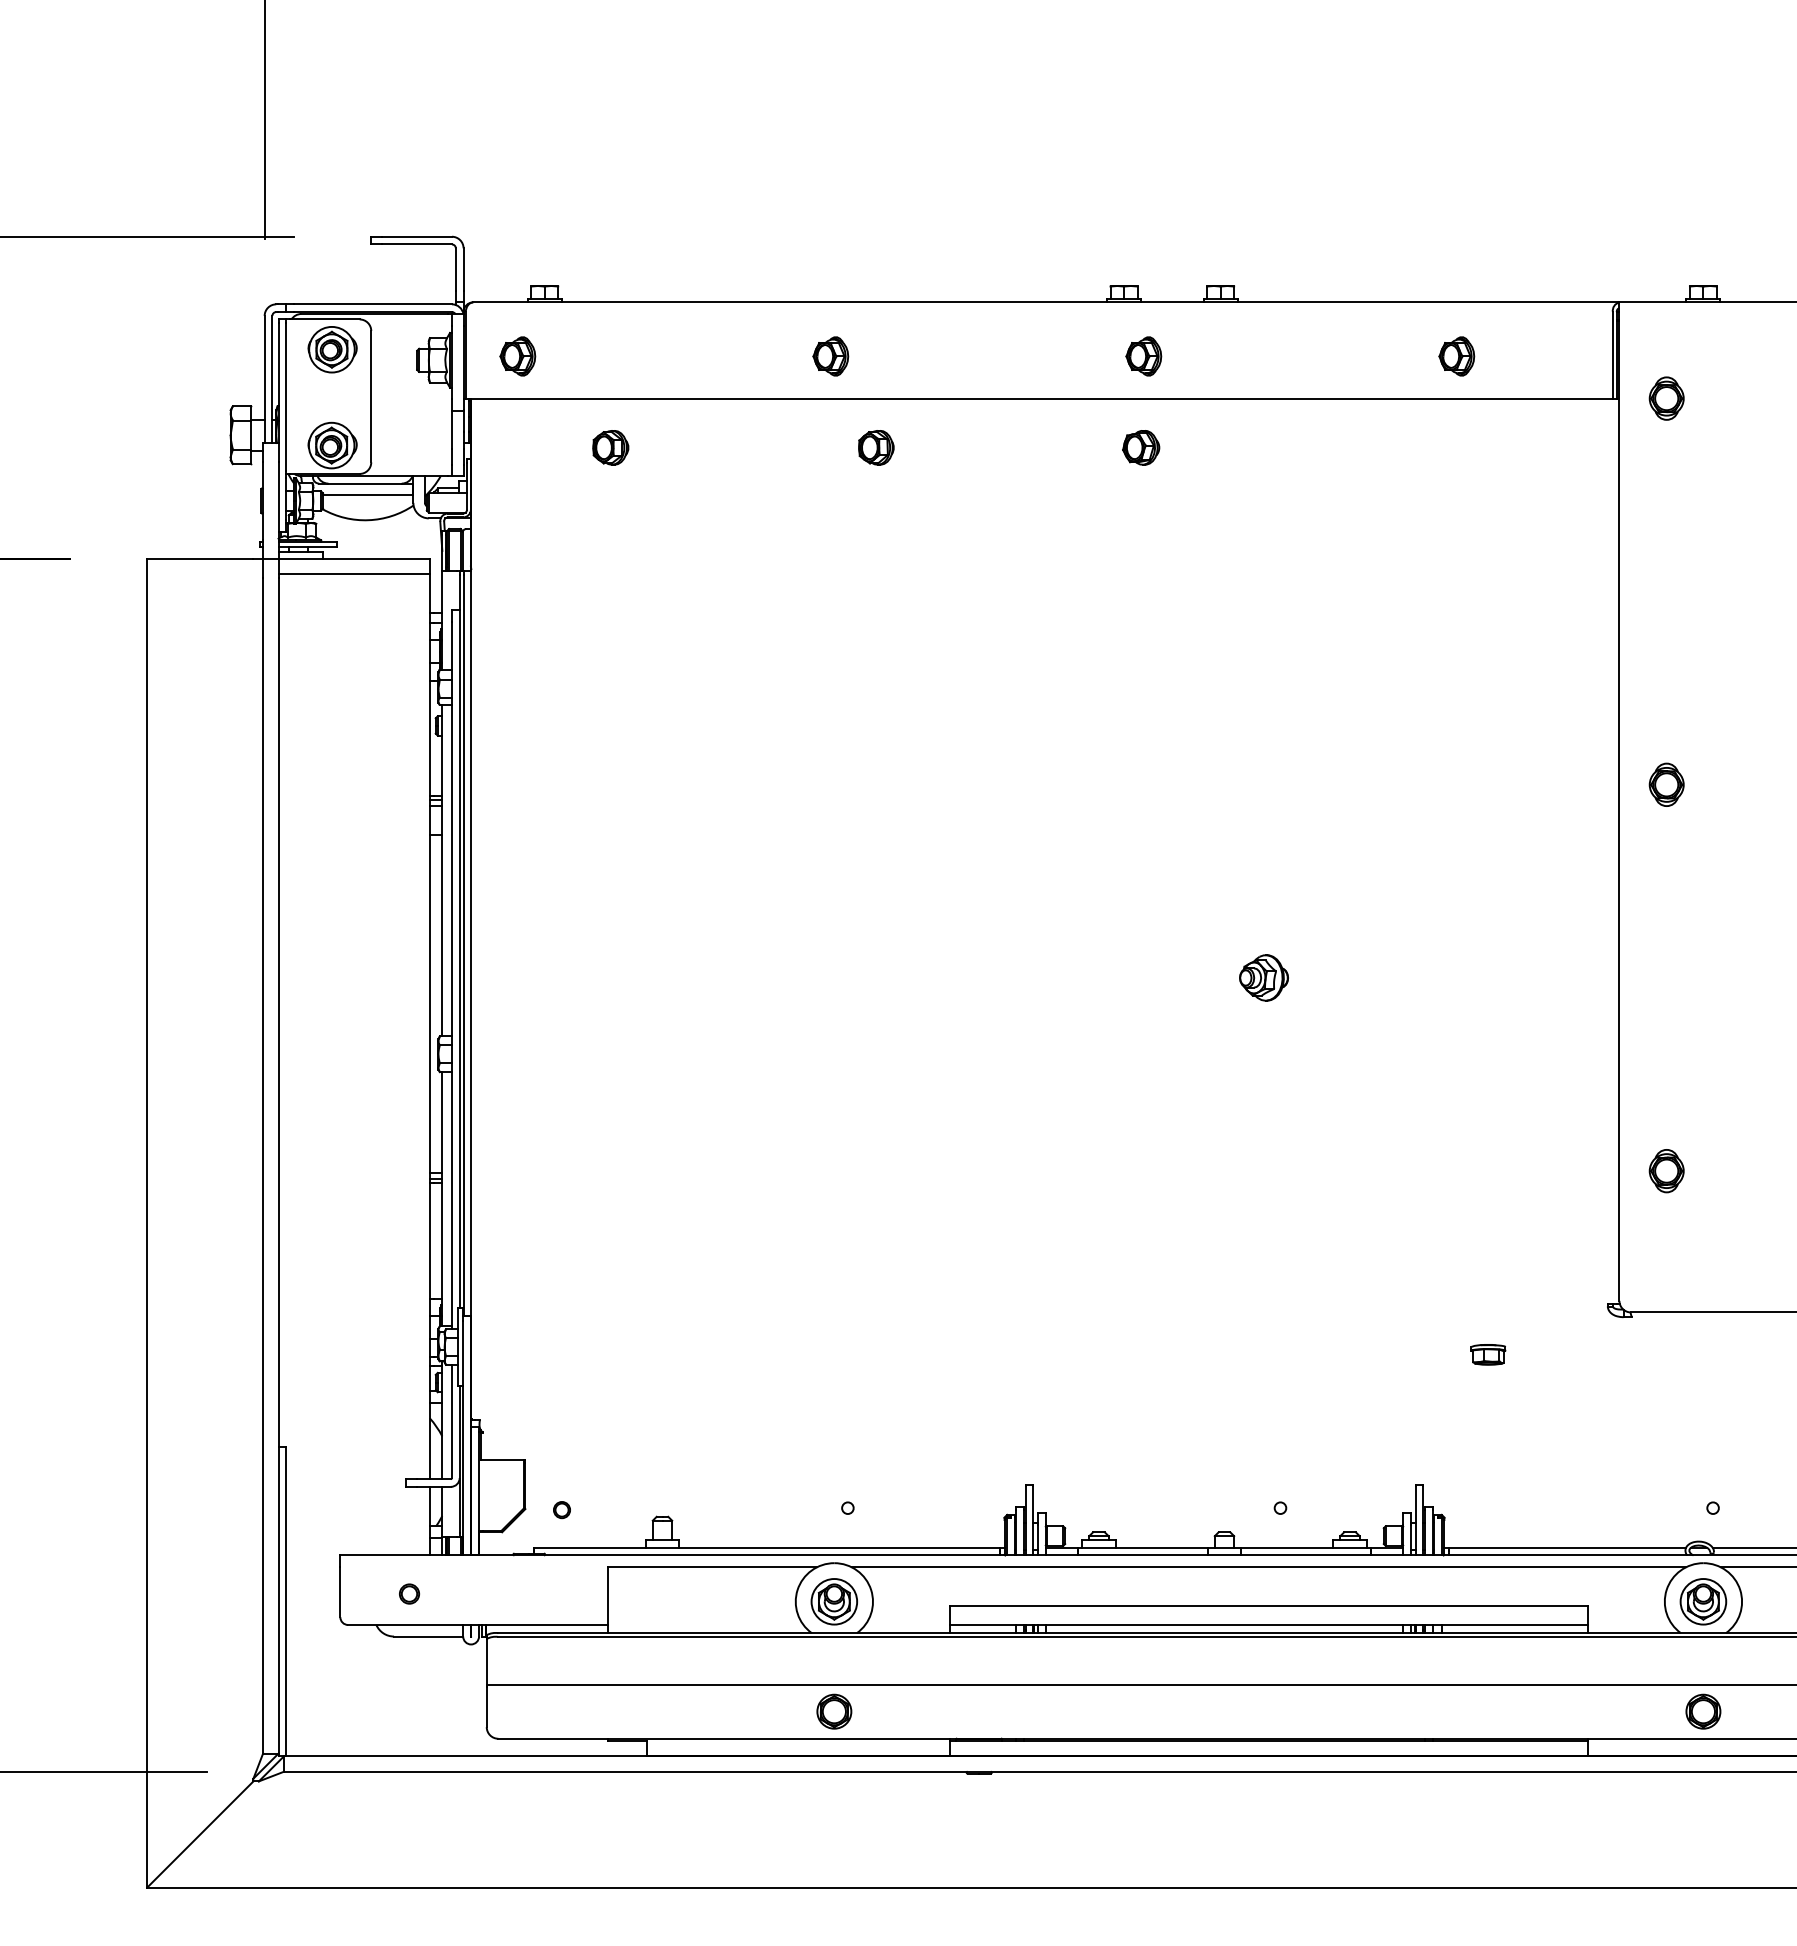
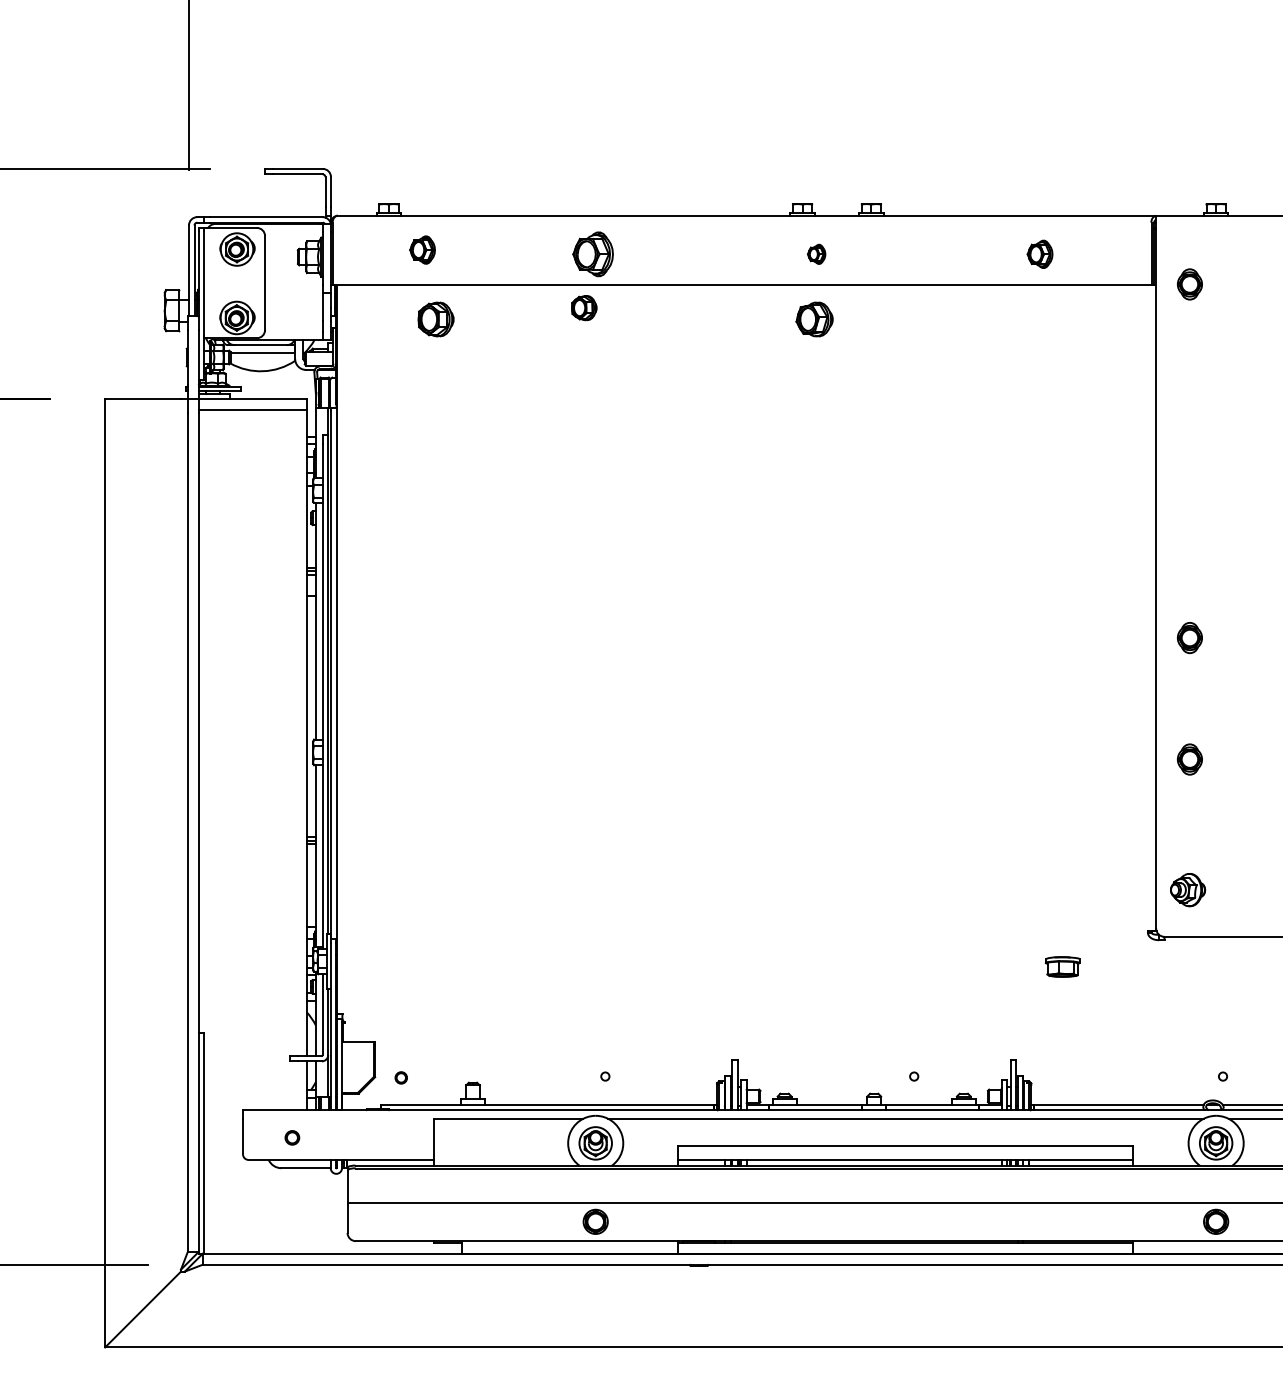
part: (517, 356) -> (422, 250), moved
part: (830, 356) -> (592, 254), size x1.6
part: (1143, 356) -> (816, 254), size x0.7
part: (610, 447) -> (435, 319), size x1.4
part: (876, 447) -> (584, 307), moved
part: (1141, 447) -> (814, 319), size x1.4
part: (1666, 784) -> (1189, 637), moved
part: (1263, 977) -> (1187, 889), moved
part: (1666, 1171) -> (1189, 759), moved
part: (1488, 1354) -> (1062, 966), size x1.4

